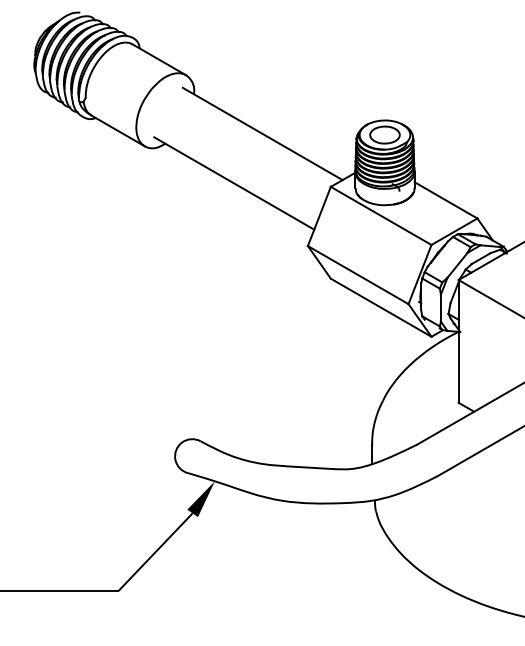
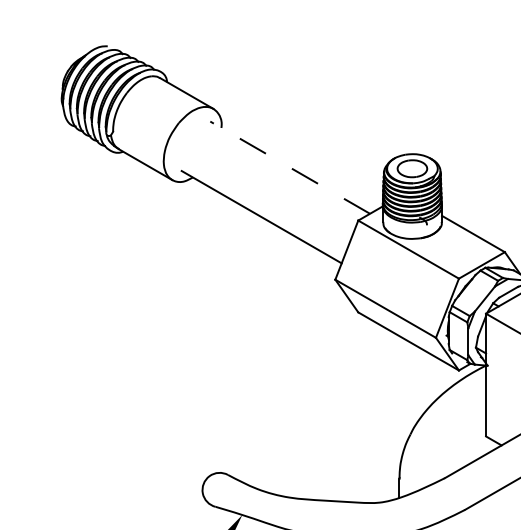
line: (262, 133) -> (289, 167), solid -> dashed

